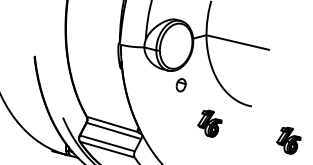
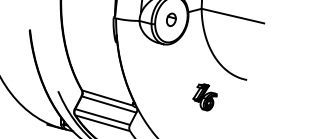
part: (180, 85) -> (170, 20), moved
part: (288, 140) -> (283, 114), removed

